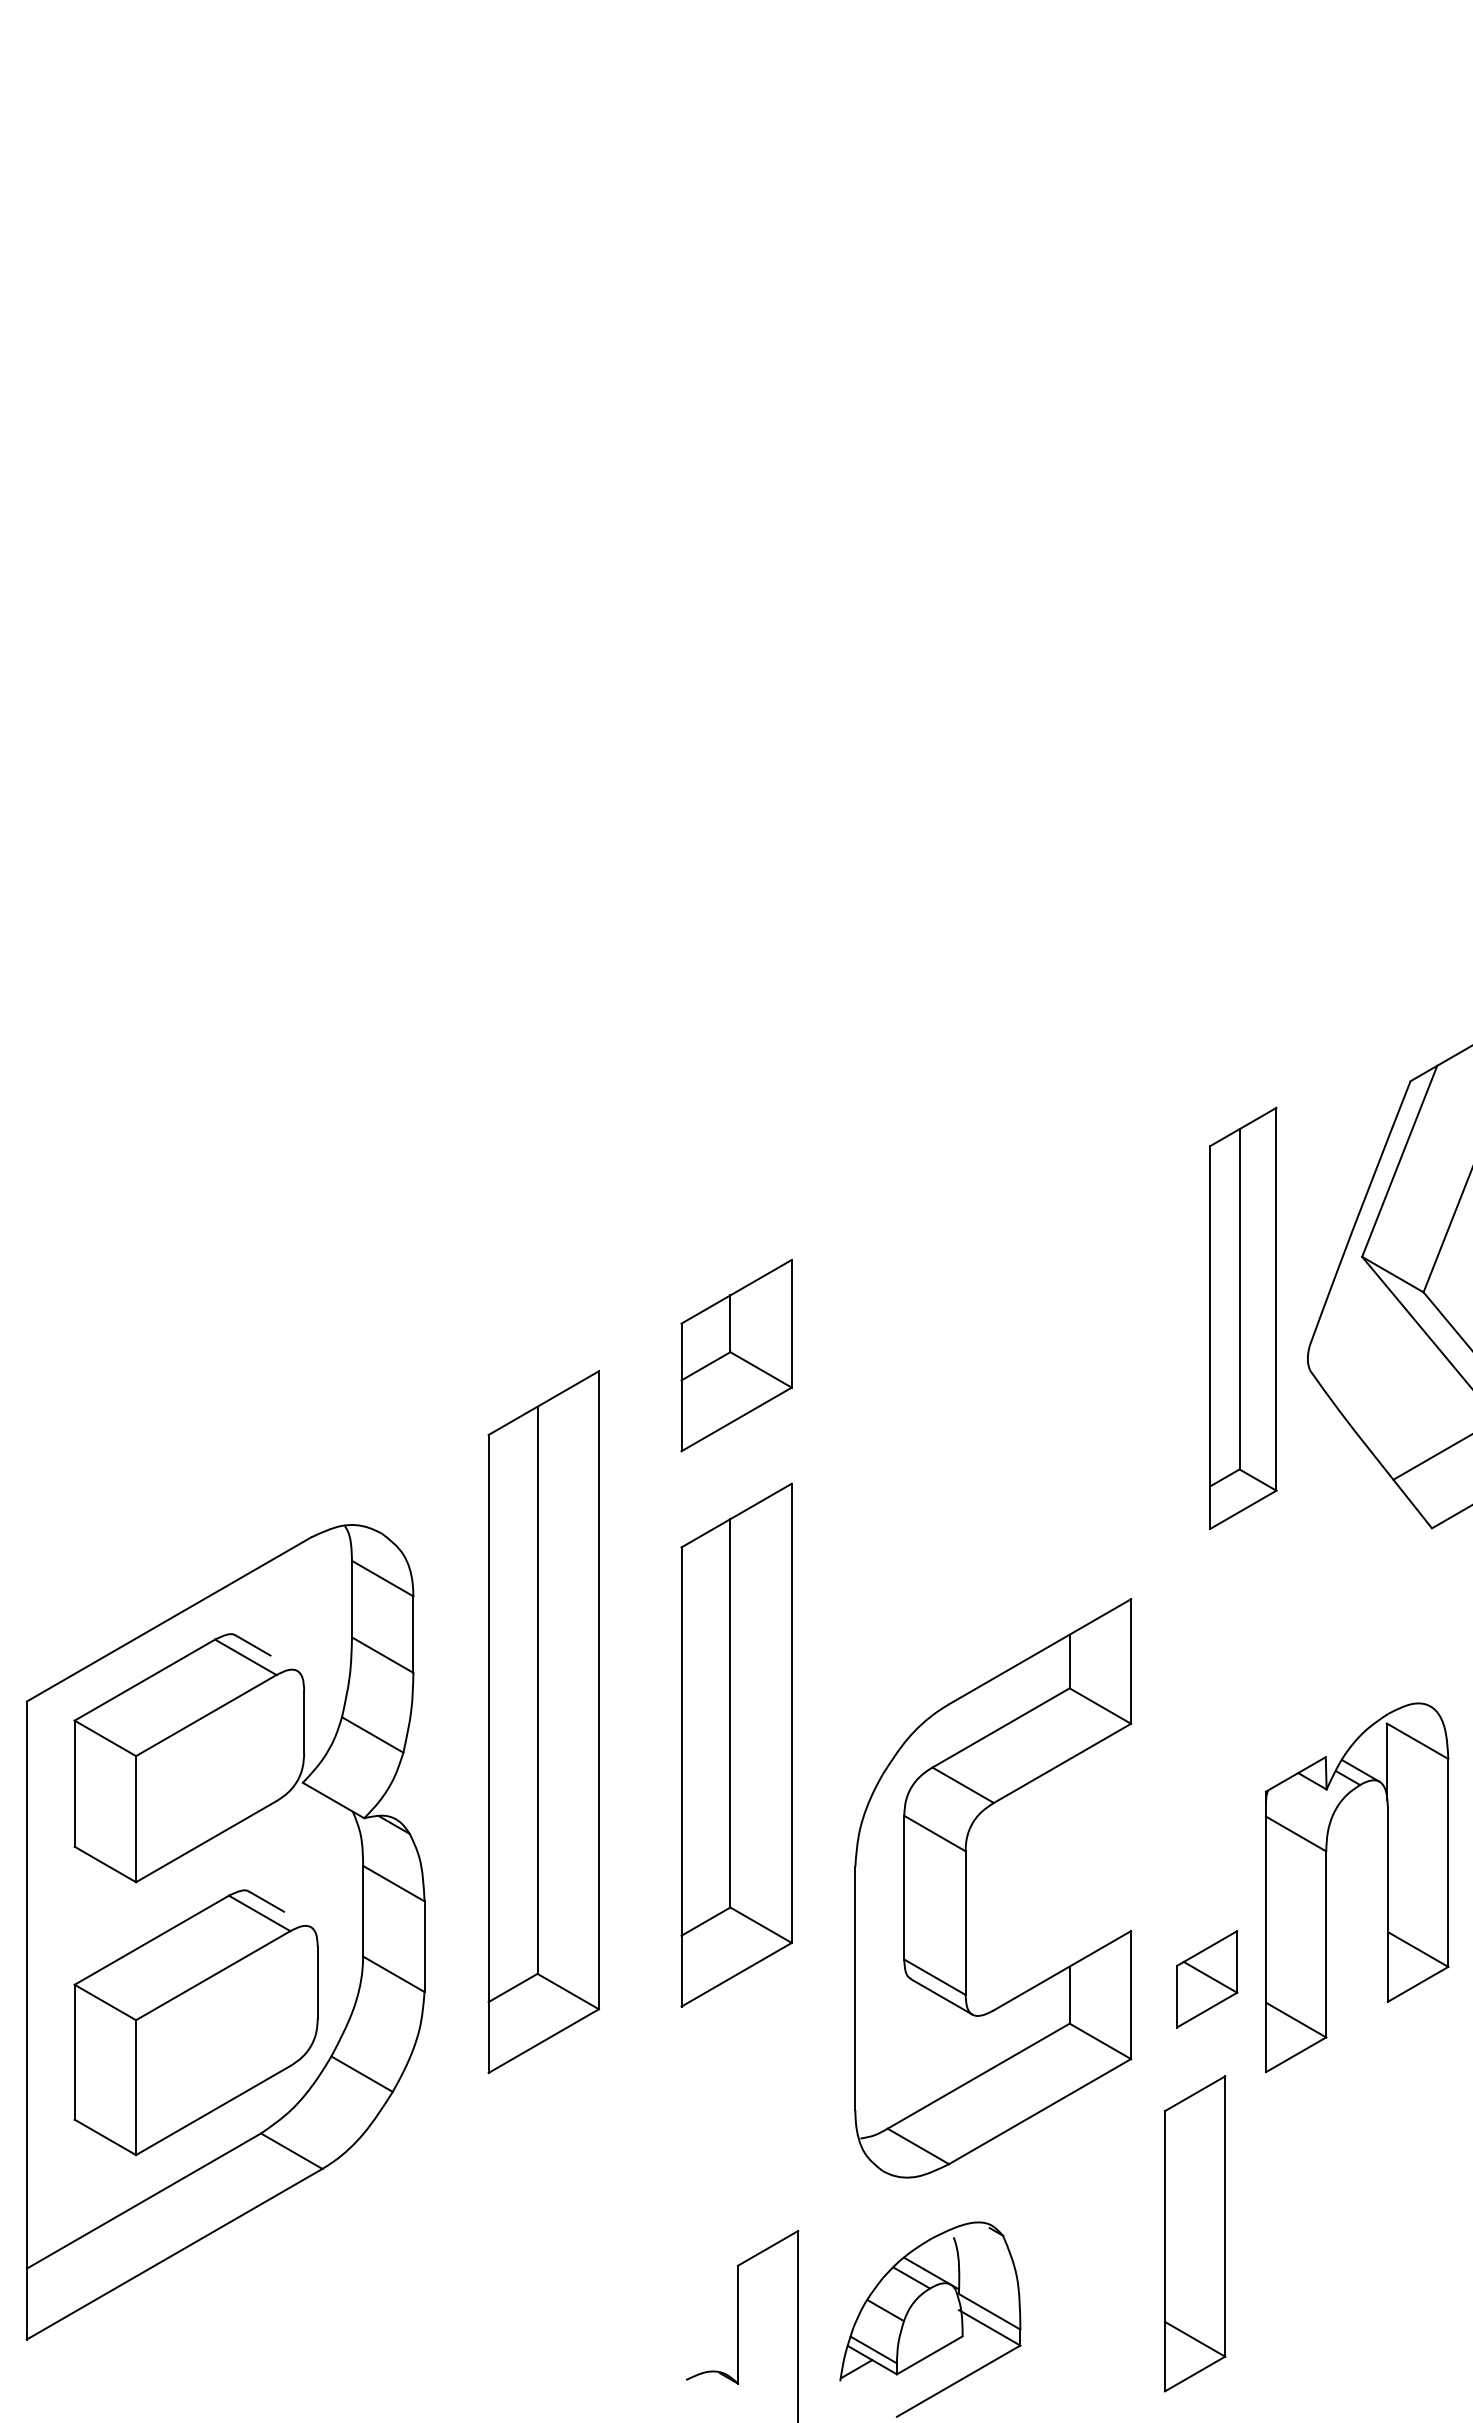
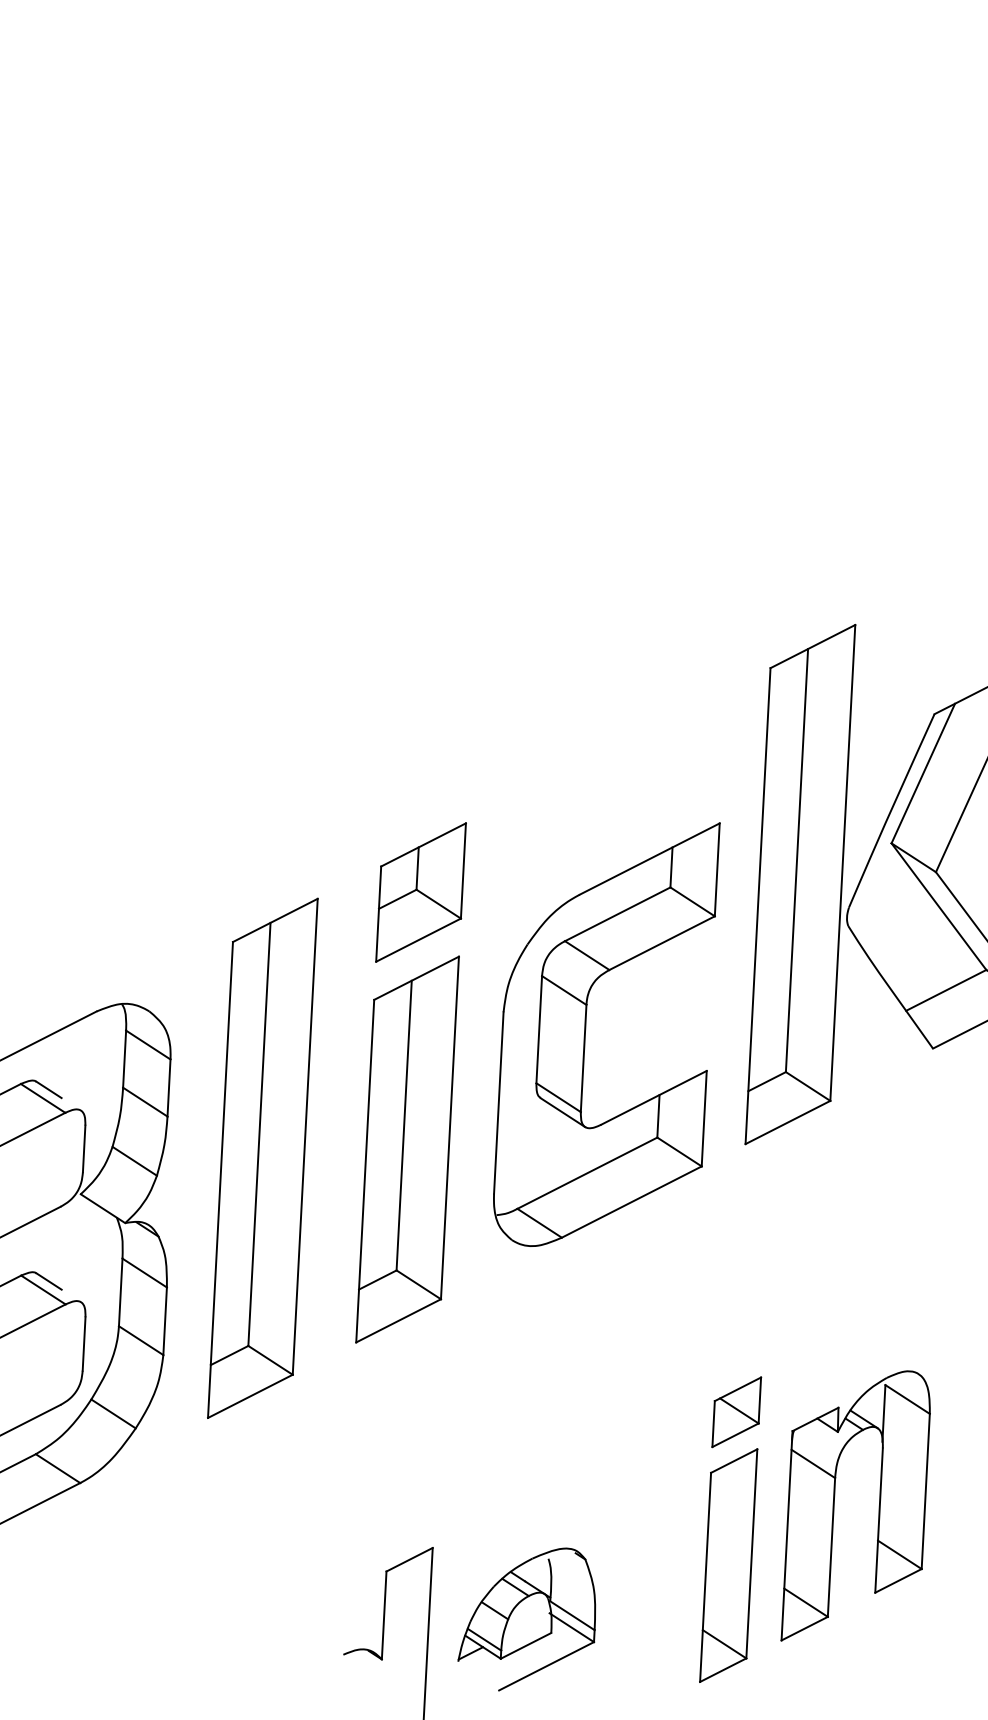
part: (1243, 1318) -> (800, 884), size x1.67
part: (736, 1744) -> (407, 1149), moved
part: (1387, 1887) -> (879, 1507), moved
part: (966, 1888) -> (585, 1032), moved
part: (1207, 1979) -> (737, 1412), moved

